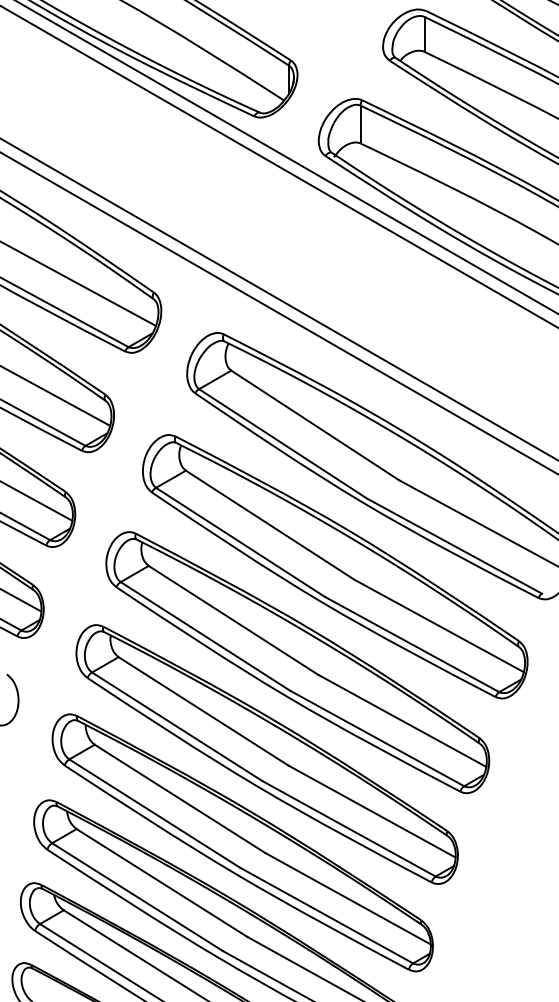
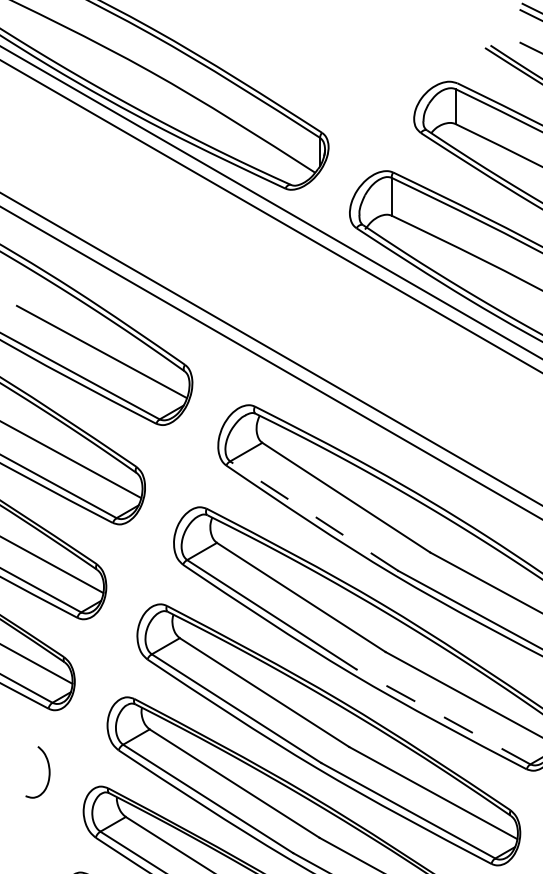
line: (282, 443) -> (313, 515), solid -> dashed
line: (411, 644) -> (442, 716), solid -> dashed

